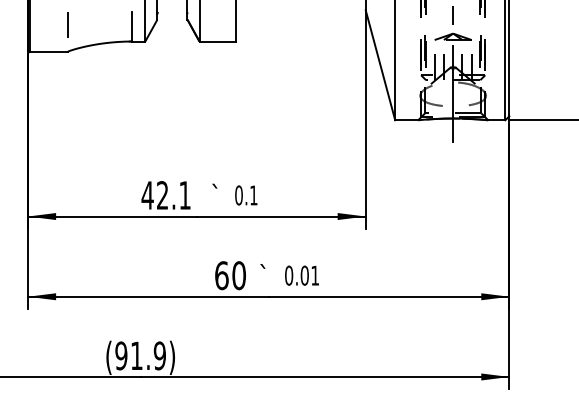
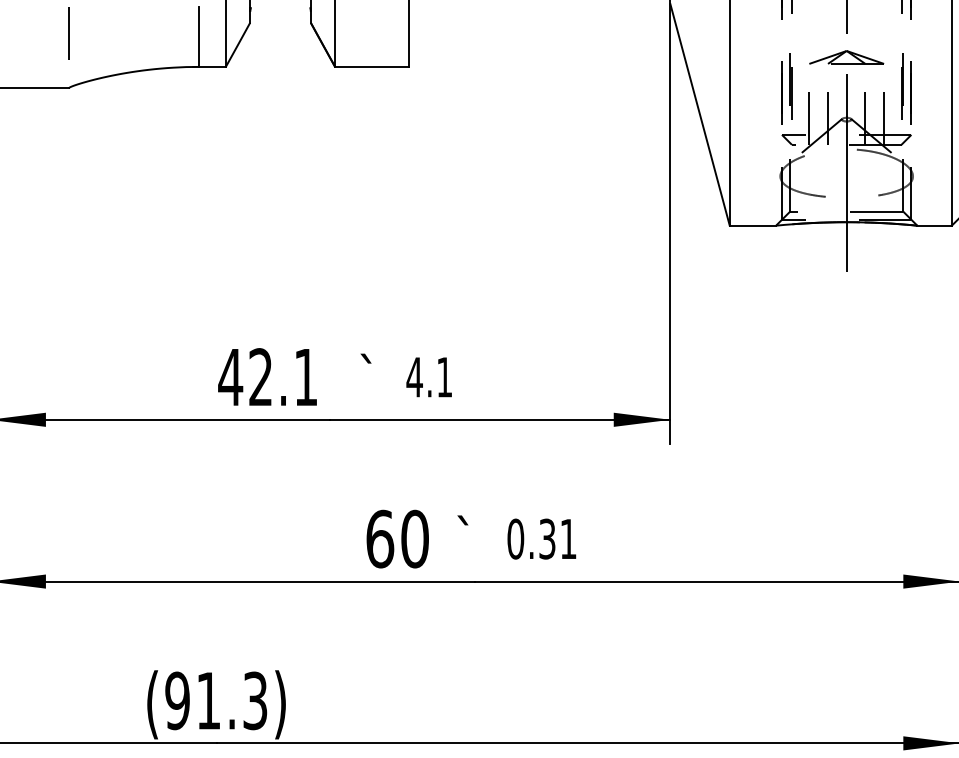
text: (238, 195) -> (413, 377), 0.1 -> 4.1
text: (304, 275) -> (546, 538), 0.01 -> 0.31
text: (159, 355) -> (254, 700), (91.9) -> (91.3)

